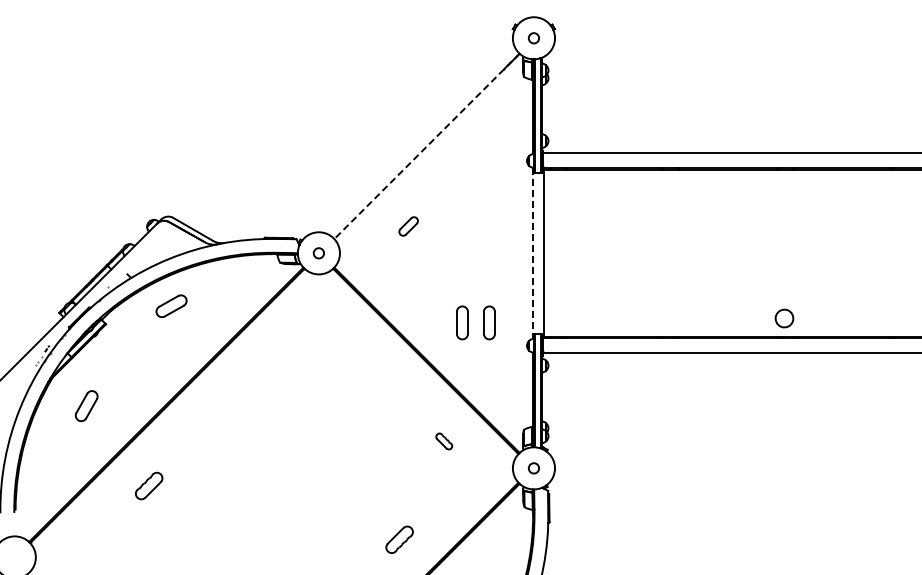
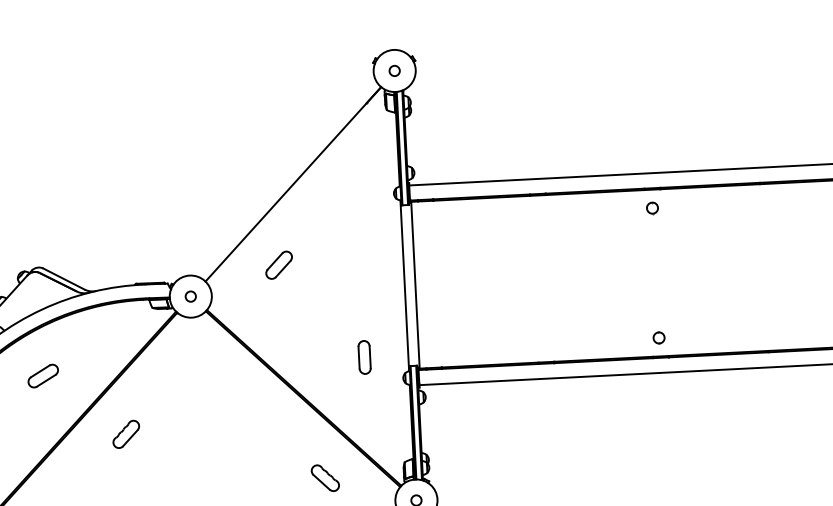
line: (426, 146) -> (292, 184), dashed -> solid
part: (784, 188) -> (652, 208), added
part: (408, 226) -> (278, 265), size x1.43
line: (533, 253) -> (405, 285), dashed -> solid
part: (171, 305) -> (43, 375), moved
part: (784, 317) -> (659, 337), size x0.62
part: (462, 322) -> (337, 358), removed
part: (247, 387) -> (126, 434), added
part: (444, 441) -> (325, 478), size x1.67

